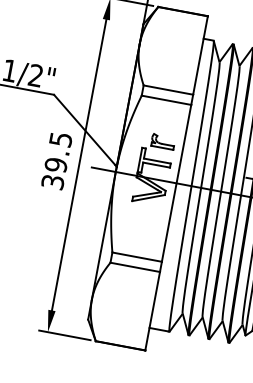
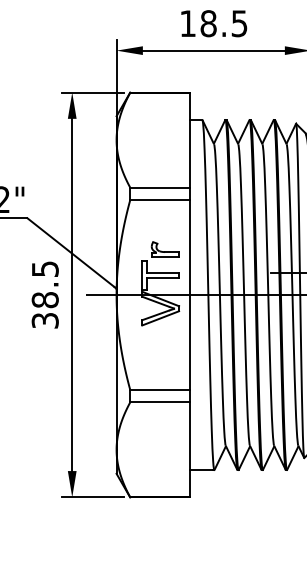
text: (55, 165) -> (44, 300), 39.5 -> 38.5

